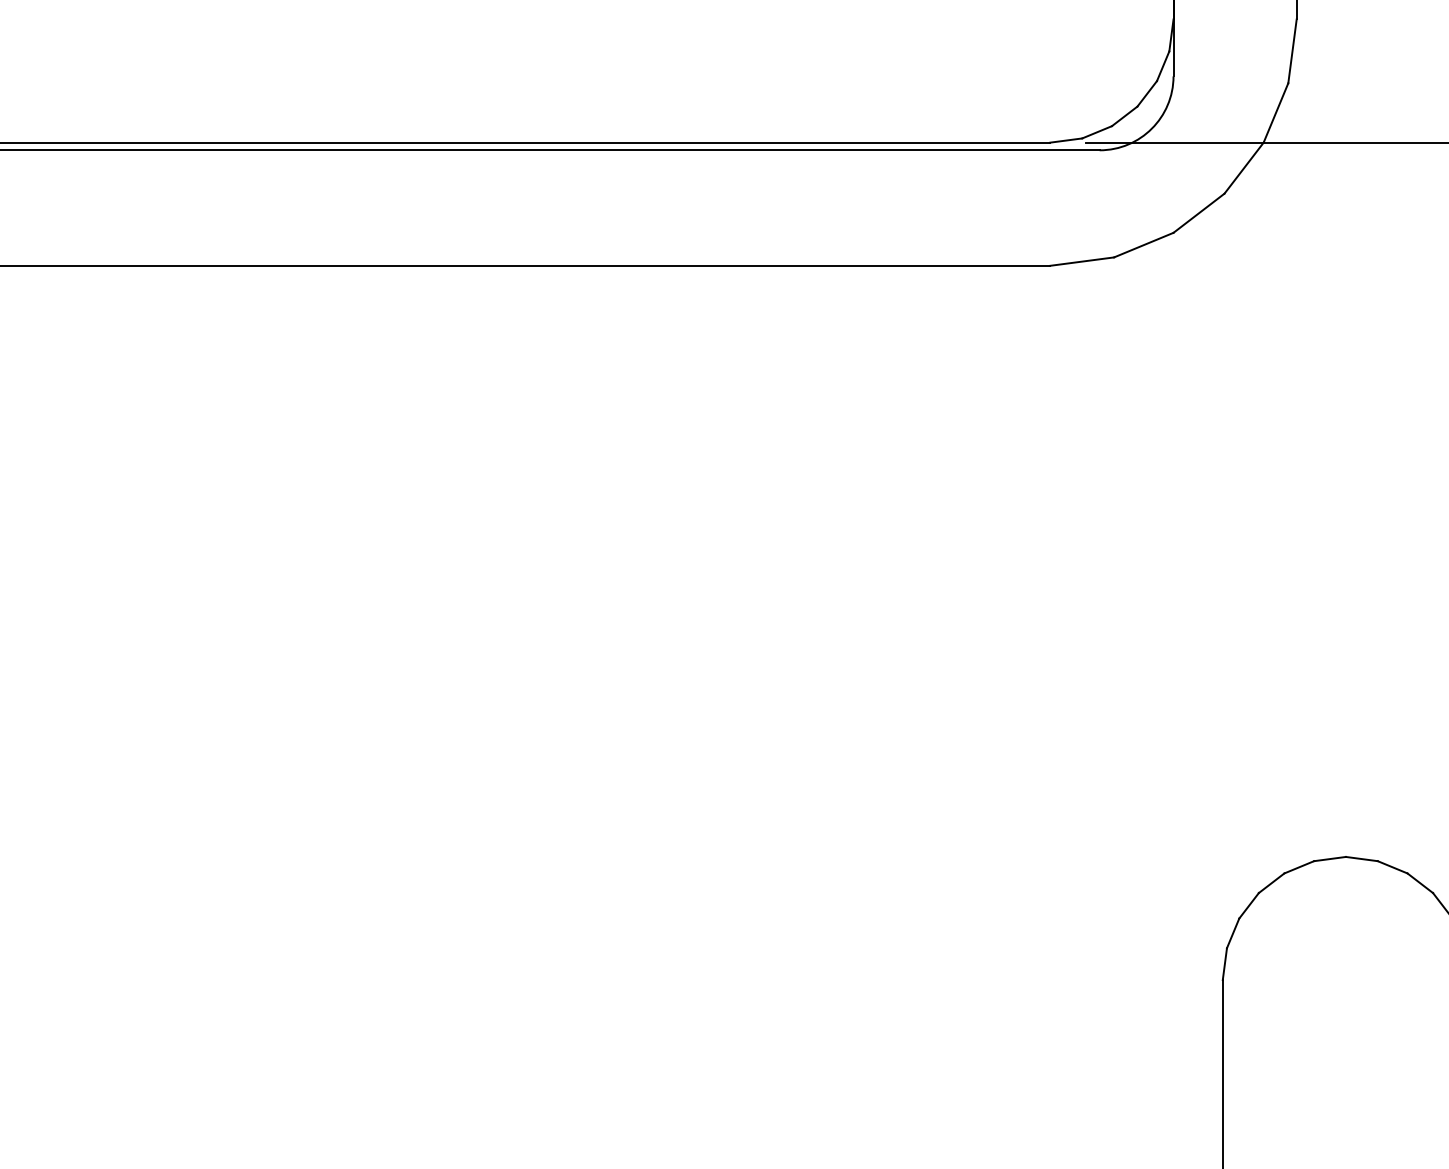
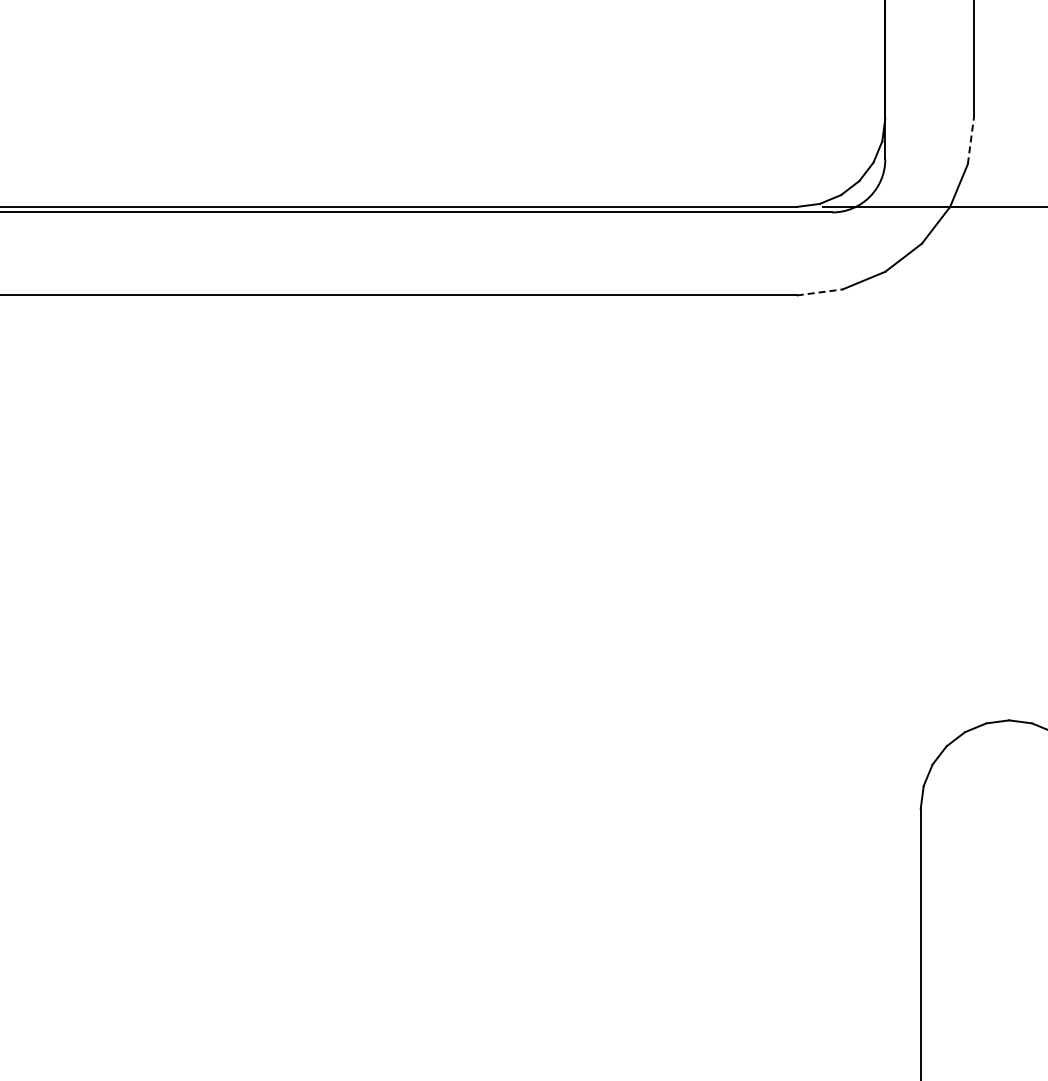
line: (1292, 50) -> (970, 140), solid -> dashed
line: (1083, 261) -> (820, 292), solid -> dashed

